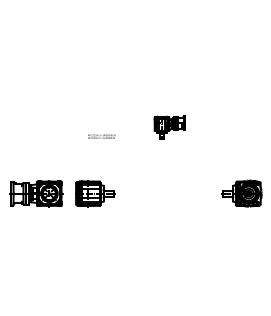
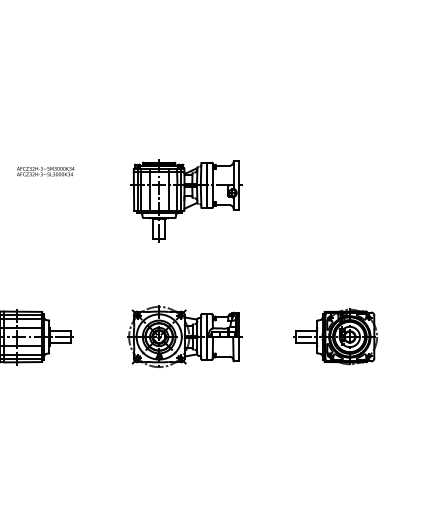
part: (169, 127) -> (185, 200), size x1.67
text: (101, 136) -> (45, 171), moved
part: (168, 193) -> (183, 336), added

